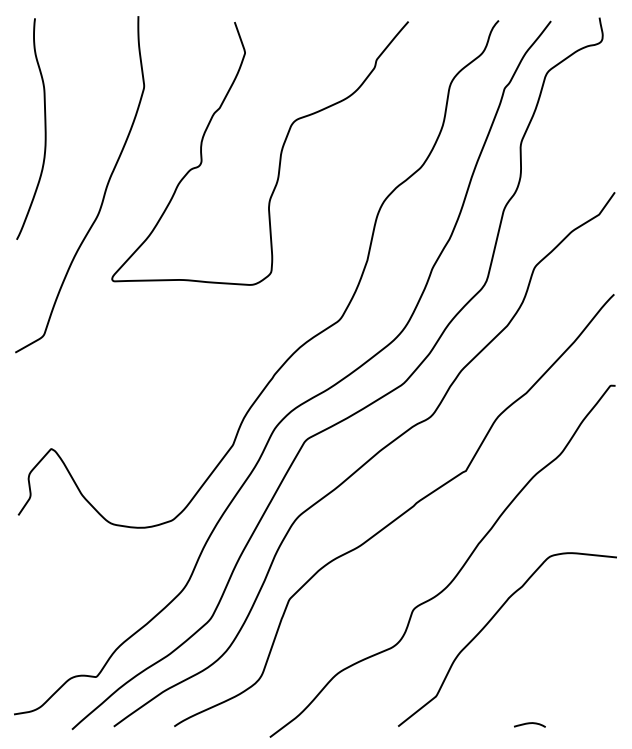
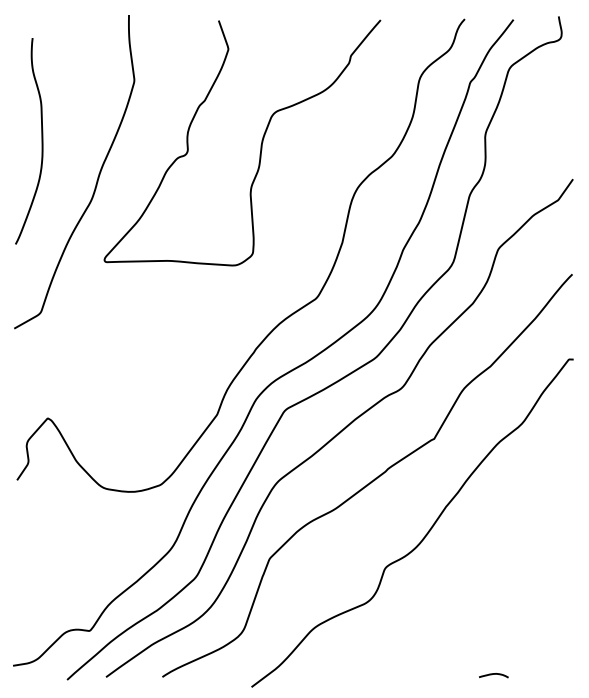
curve: (44, 129) -> (41, 141), moved
curve: (489, 622) -> (456, 580), removed

